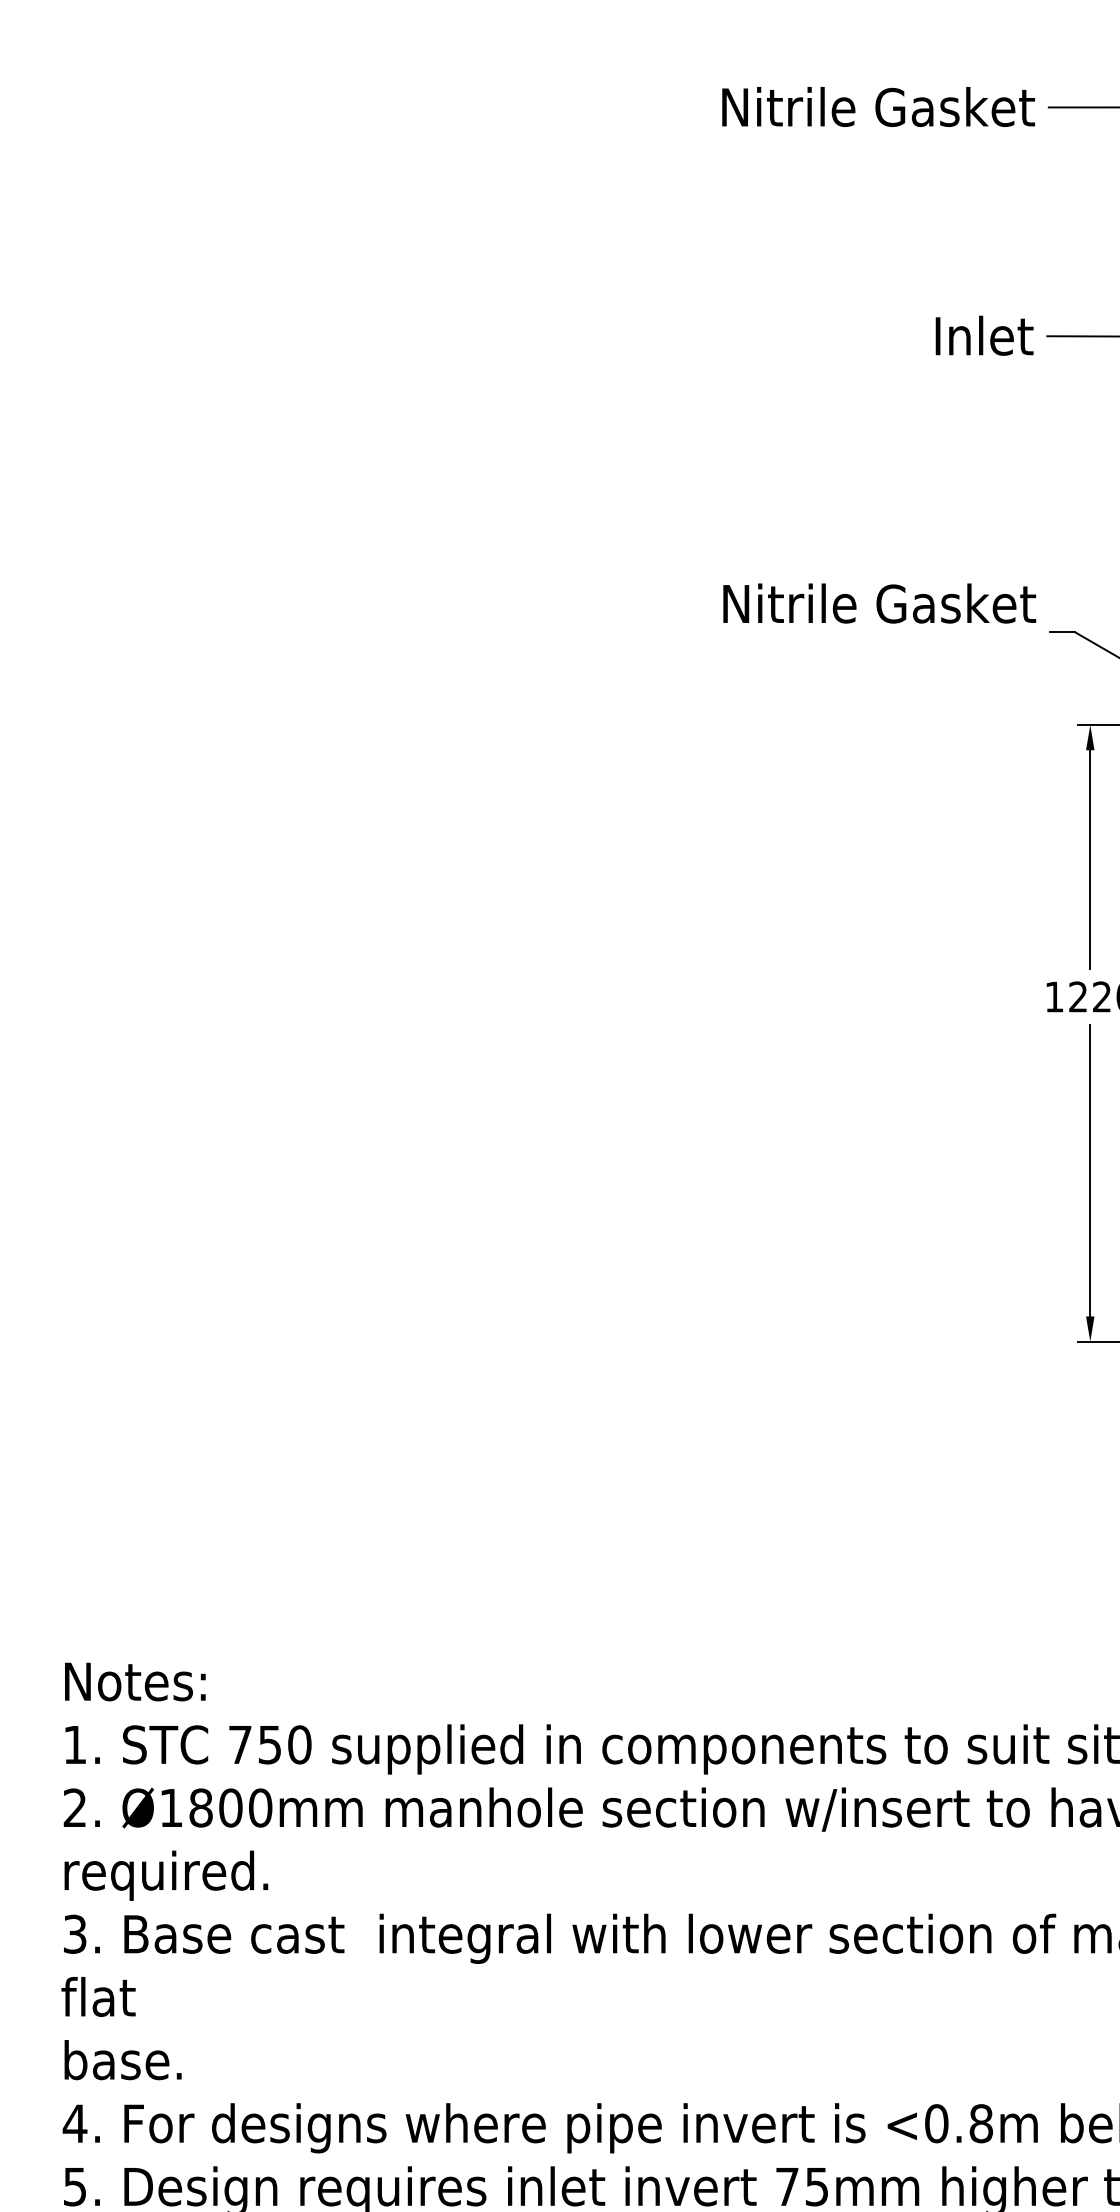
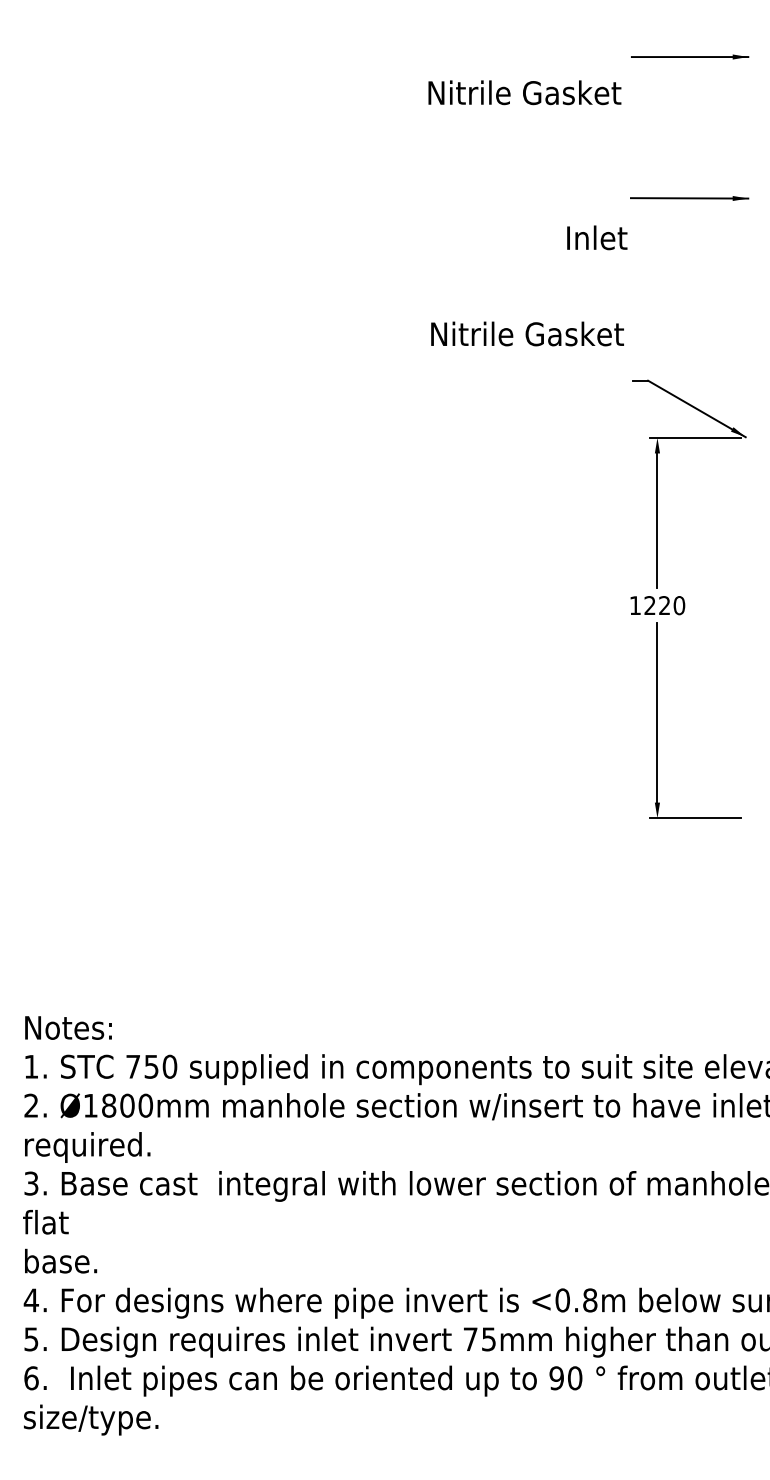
text: (877, 106) -> (524, 92), moved
text: (984, 335) -> (597, 237), moved
text: (879, 602) -> (527, 333), moved

